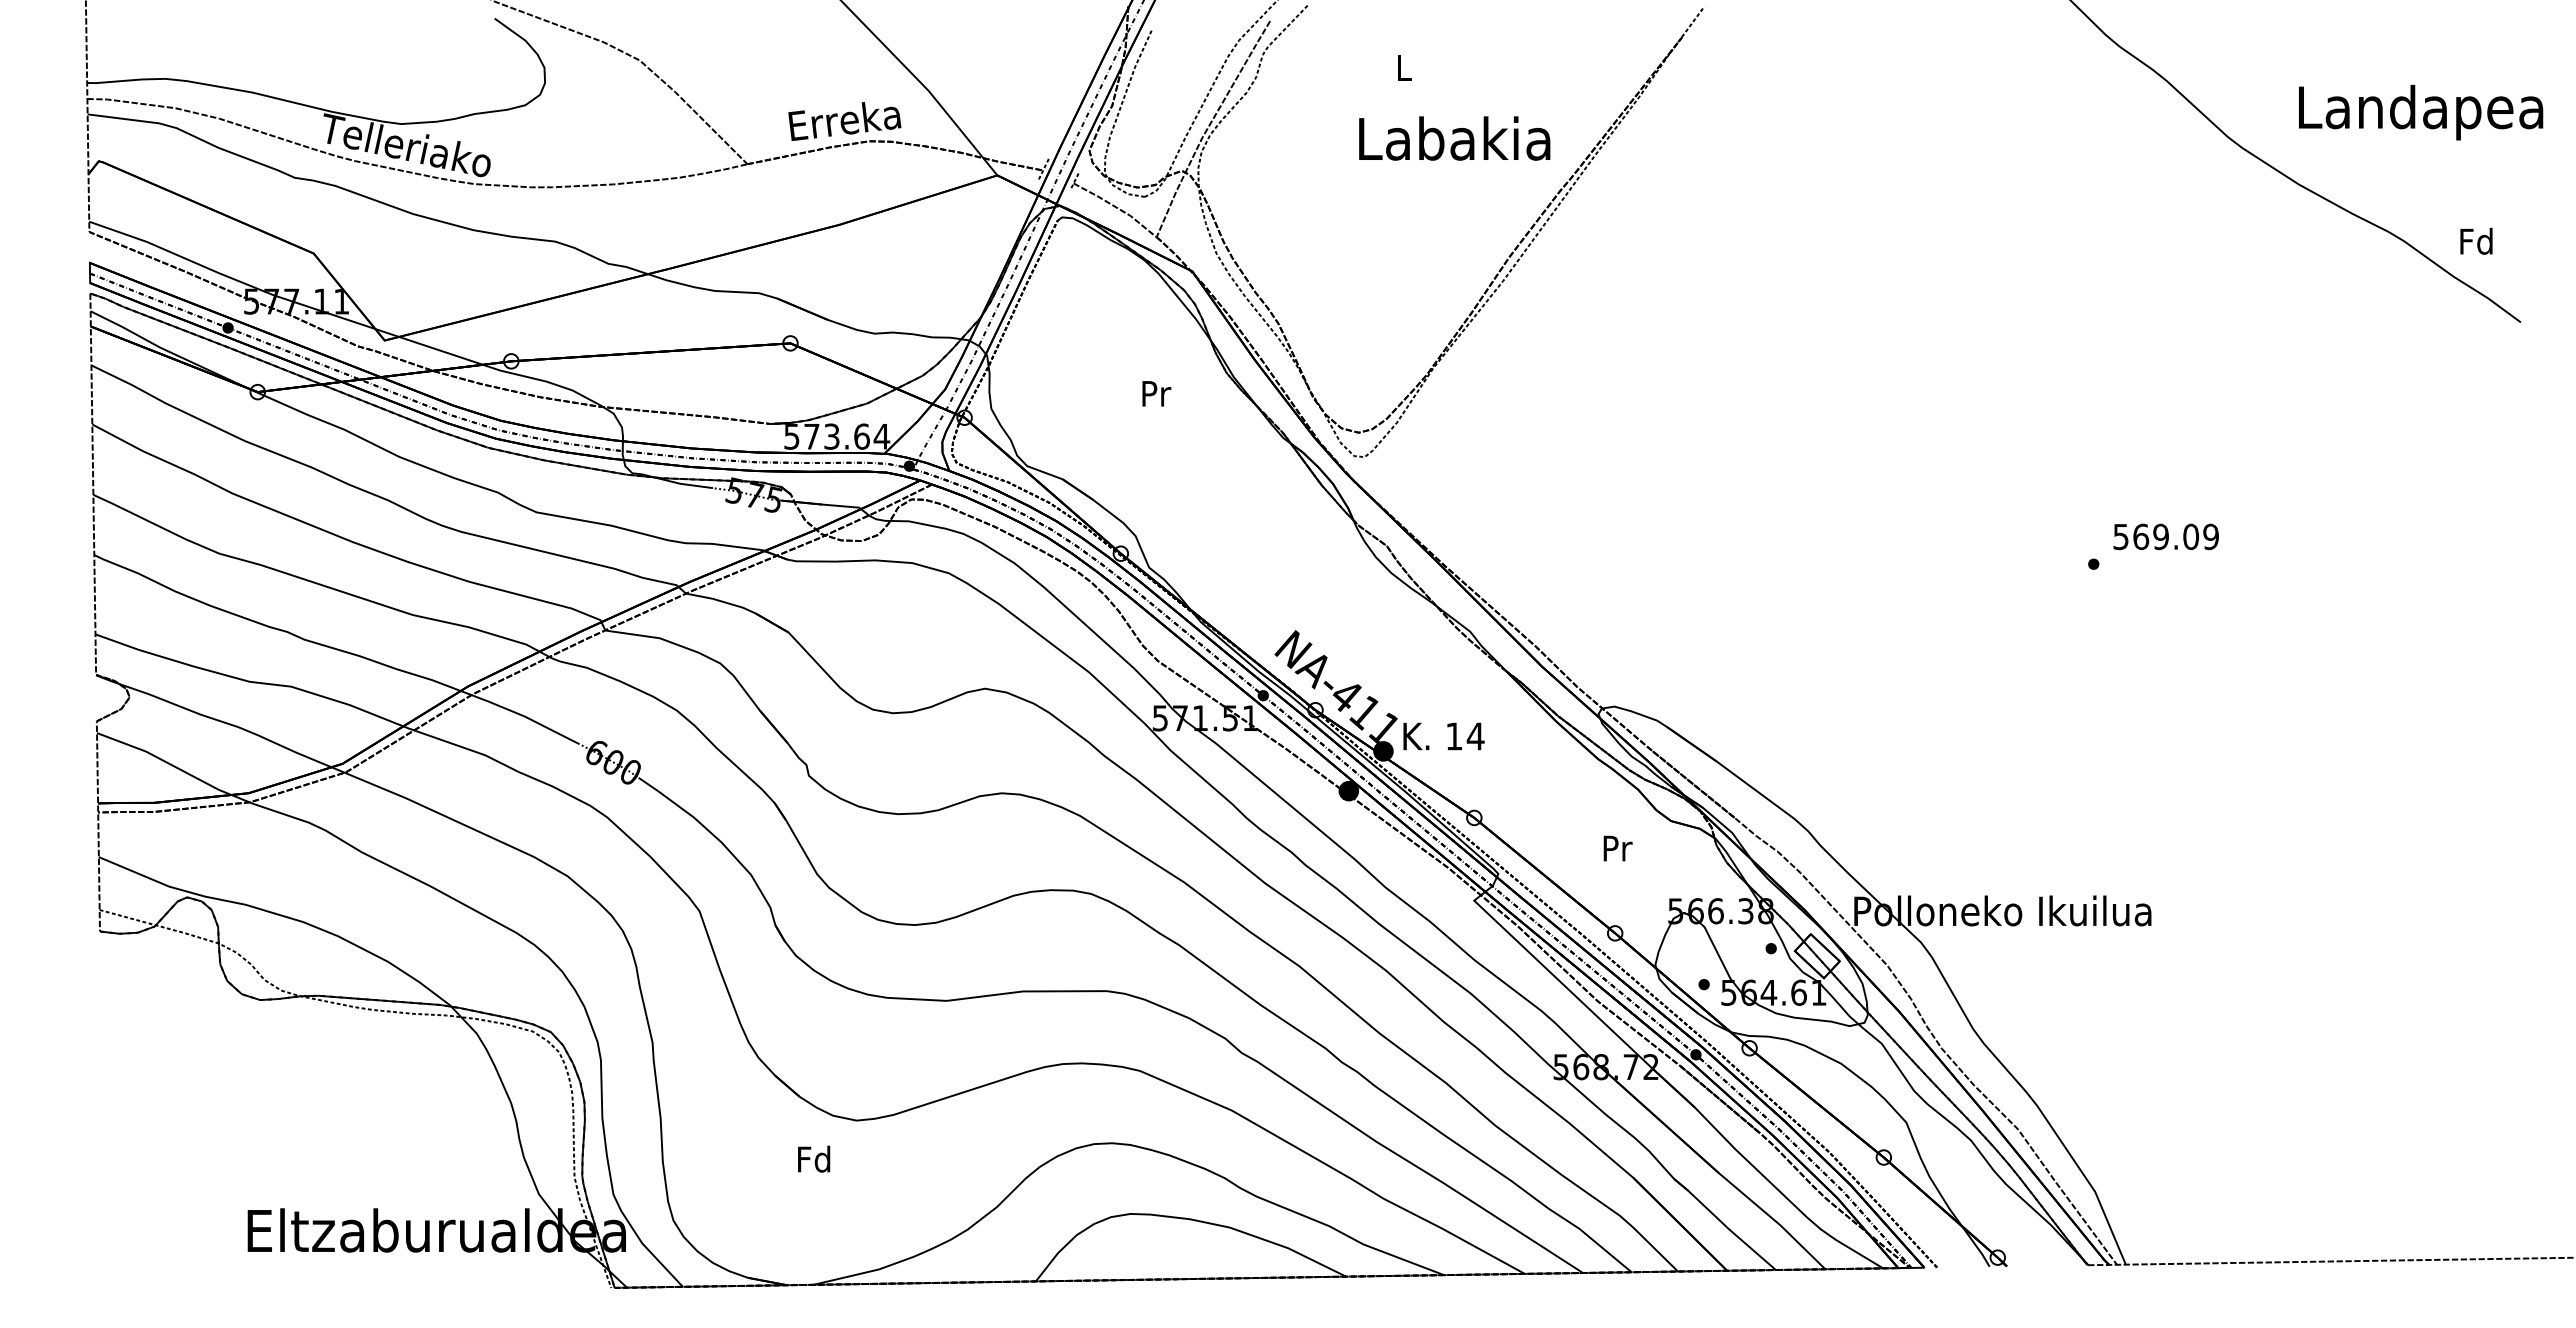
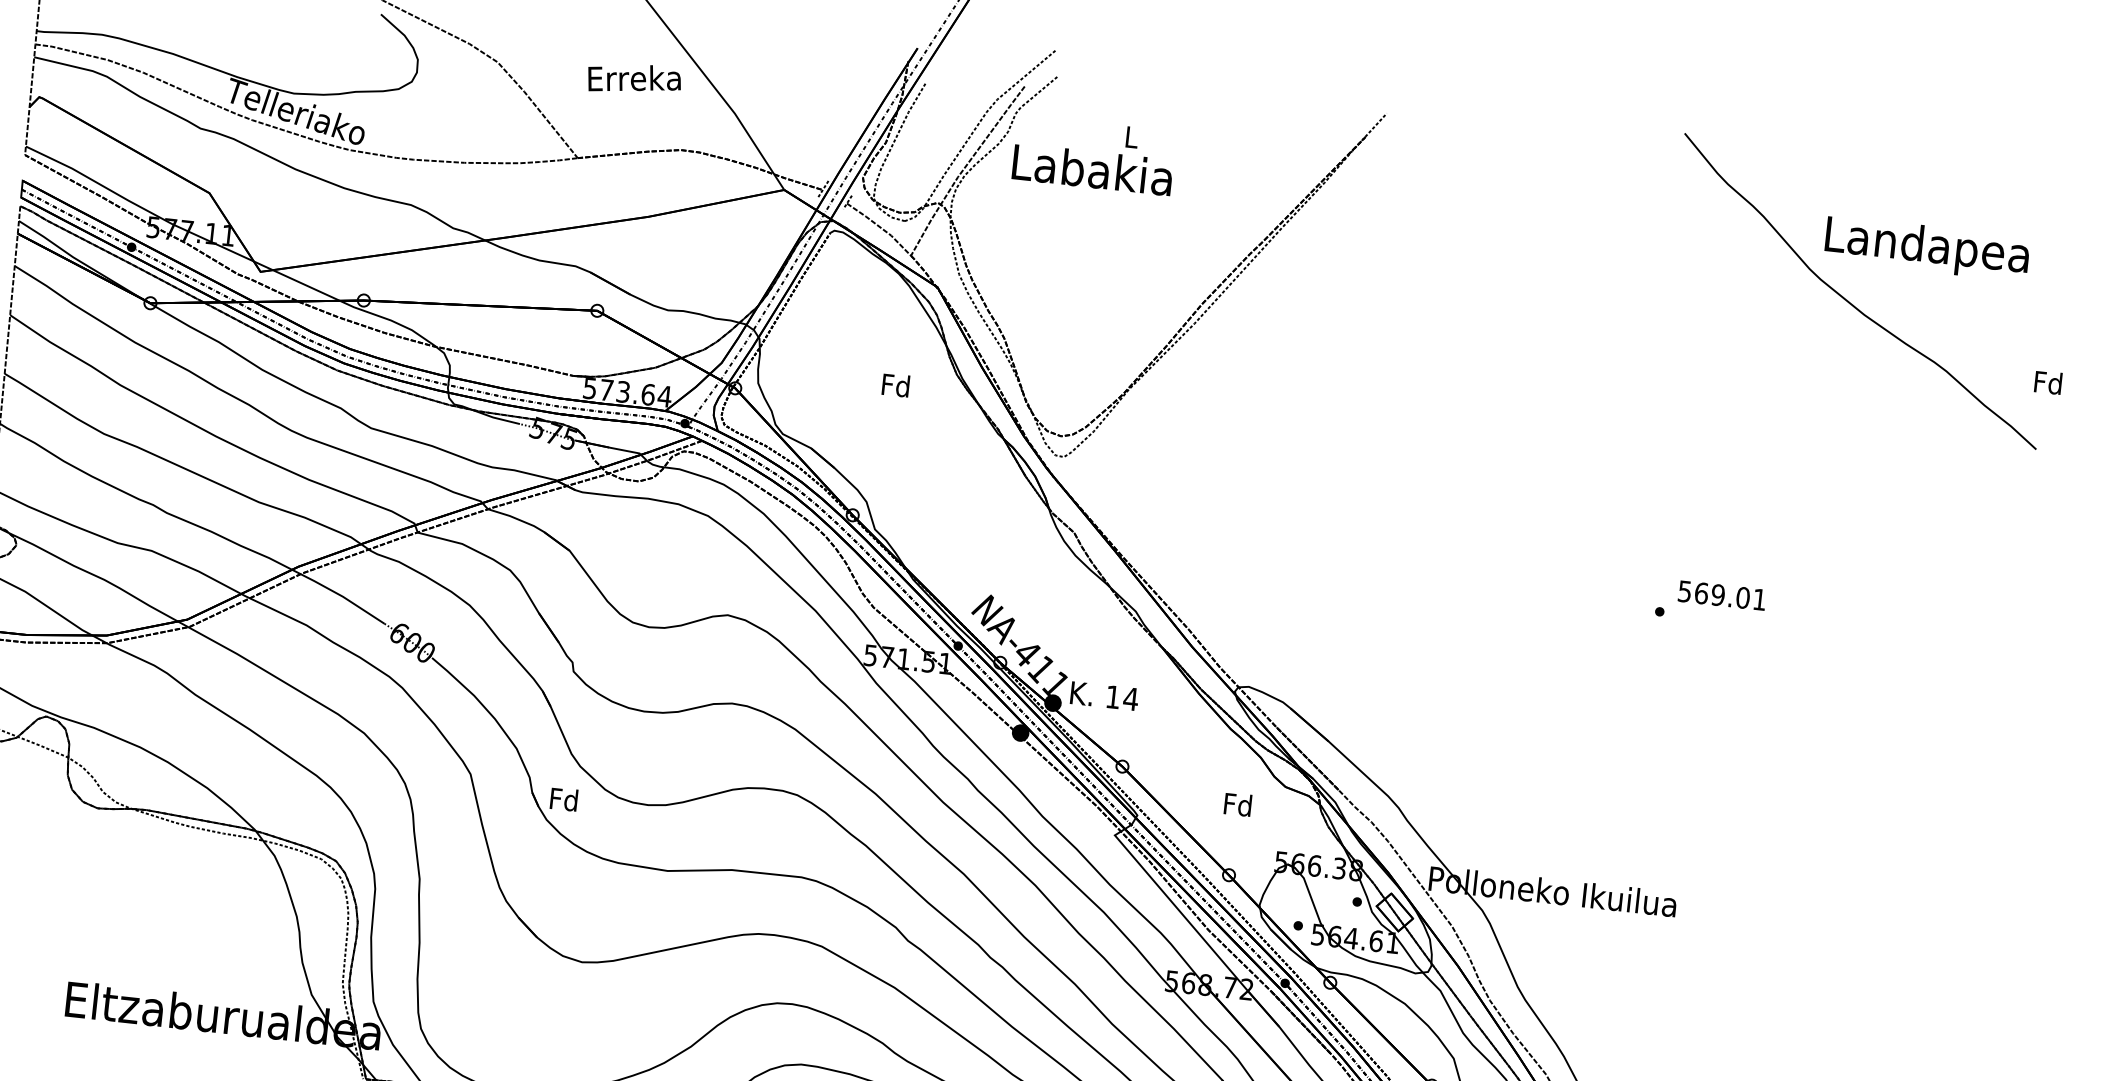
text: (2421, 112) -> (1927, 248), moved
text: (844, 121) -> (634, 79), moved
text: (1454, 138) -> (1092, 169), moved
text: (2476, 240) -> (2048, 382), moved
text: (1155, 393) -> (895, 385), Pr -> Fd
text: (2210, 536) -> (1759, 599), 569.09 -> 569.01
text: (1616, 847) -> (1237, 804), Pr -> Fd
text: (814, 1158) -> (564, 798), moved

